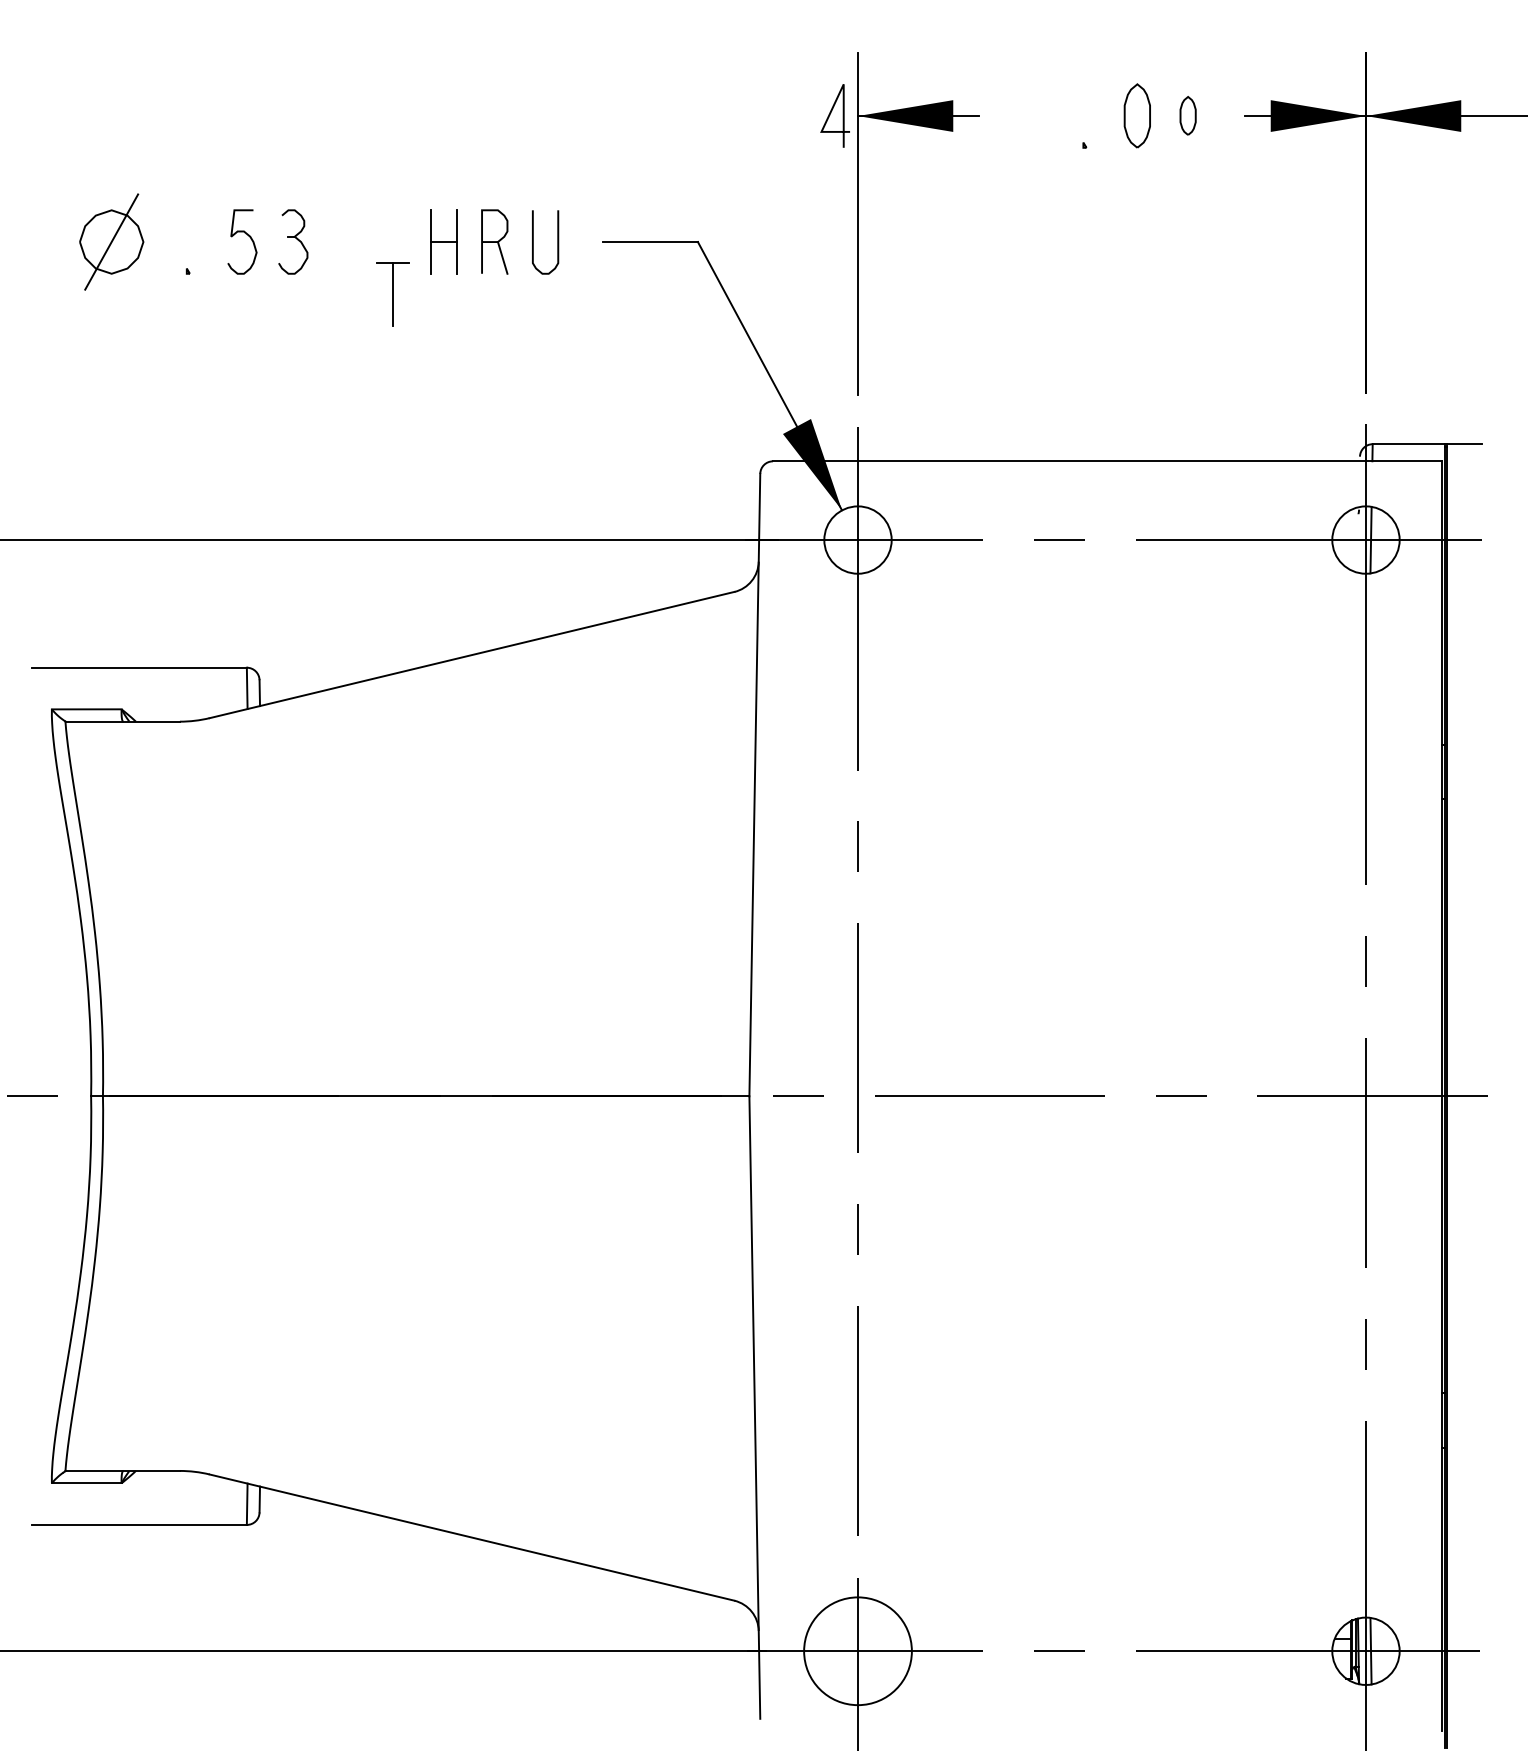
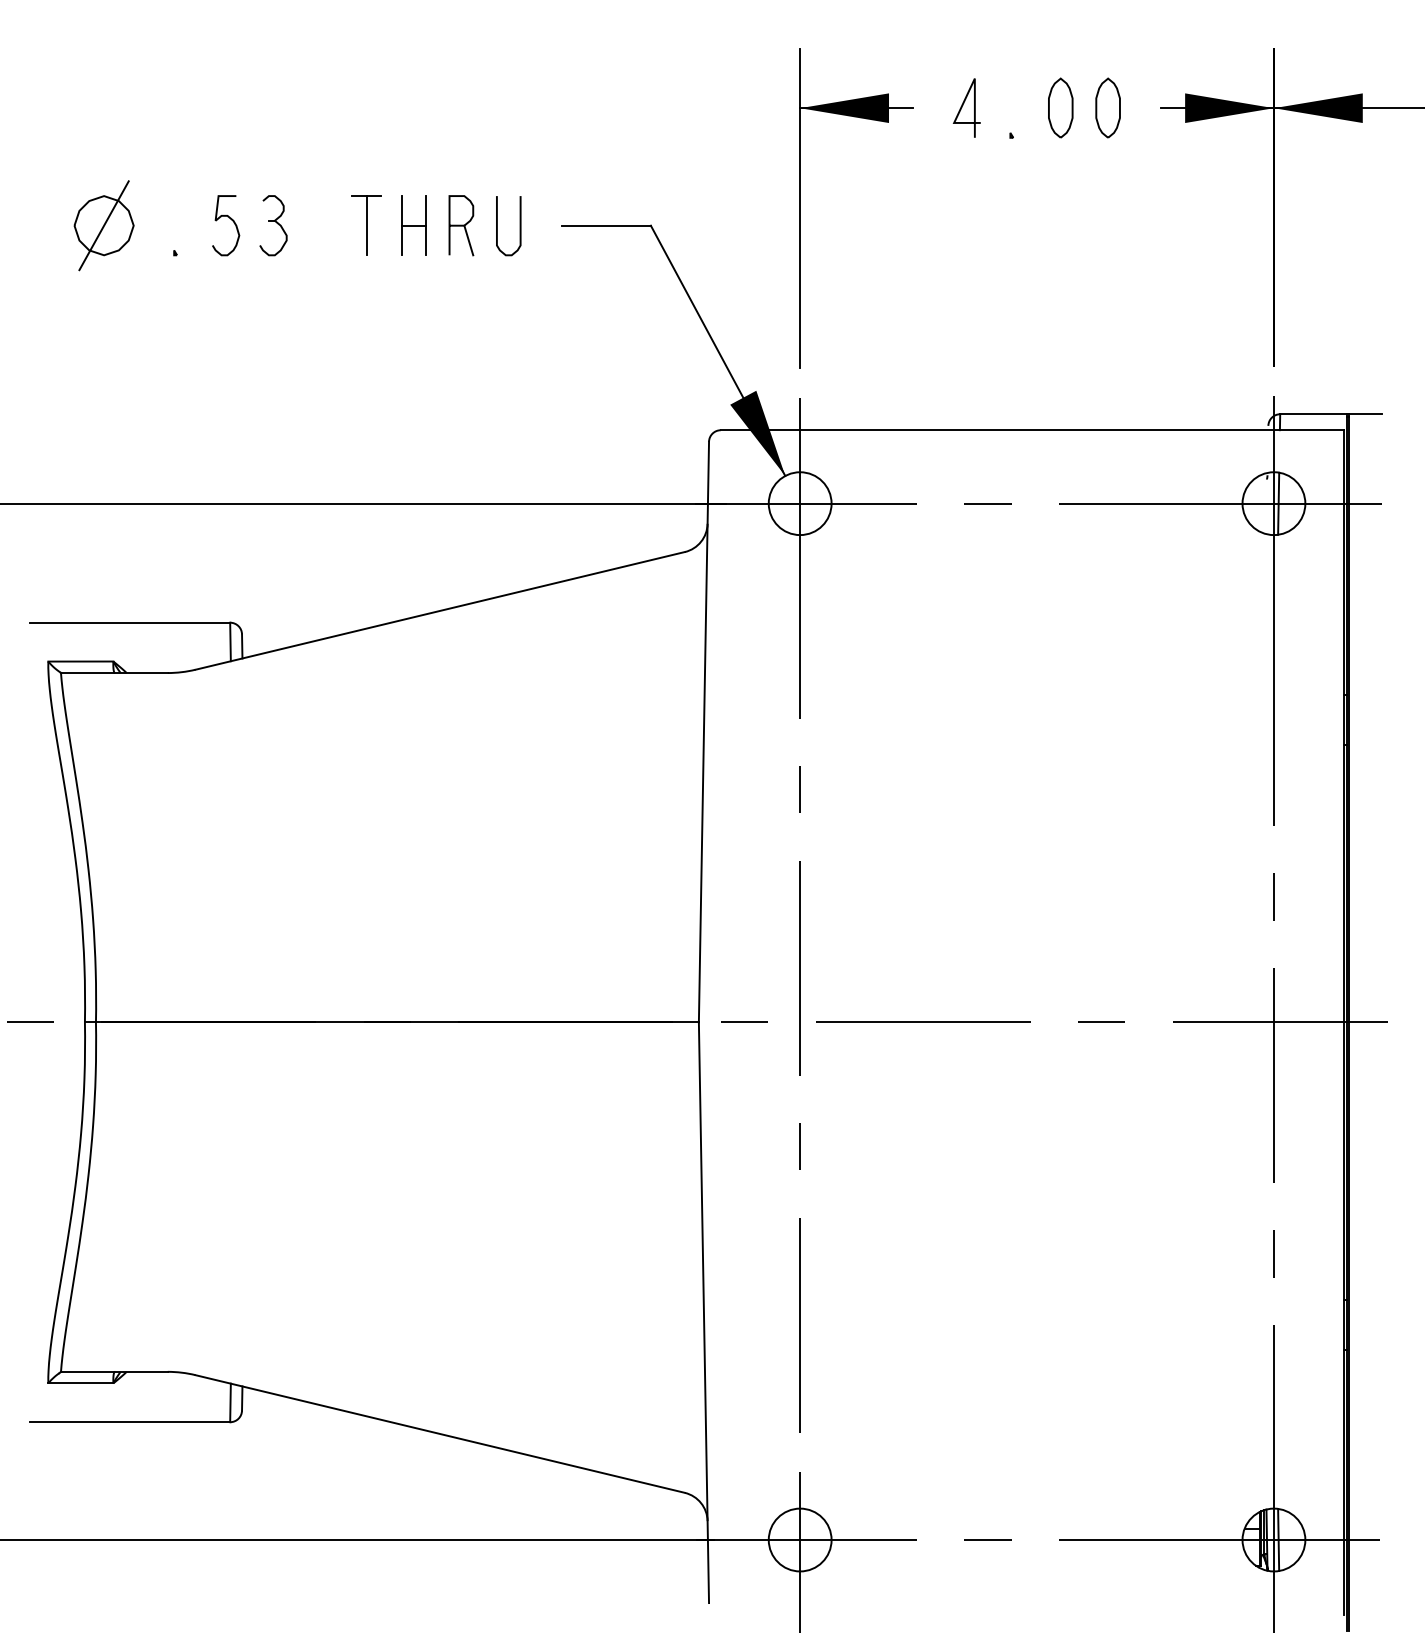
line: (831, 113) -> (963, 105), moved
part: (1187, 115) -> (1107, 107), size x1.67
part: (393, 294) -> (366, 225), moved
circle: (857, 1650) -> (799, 1539), size x0.62

